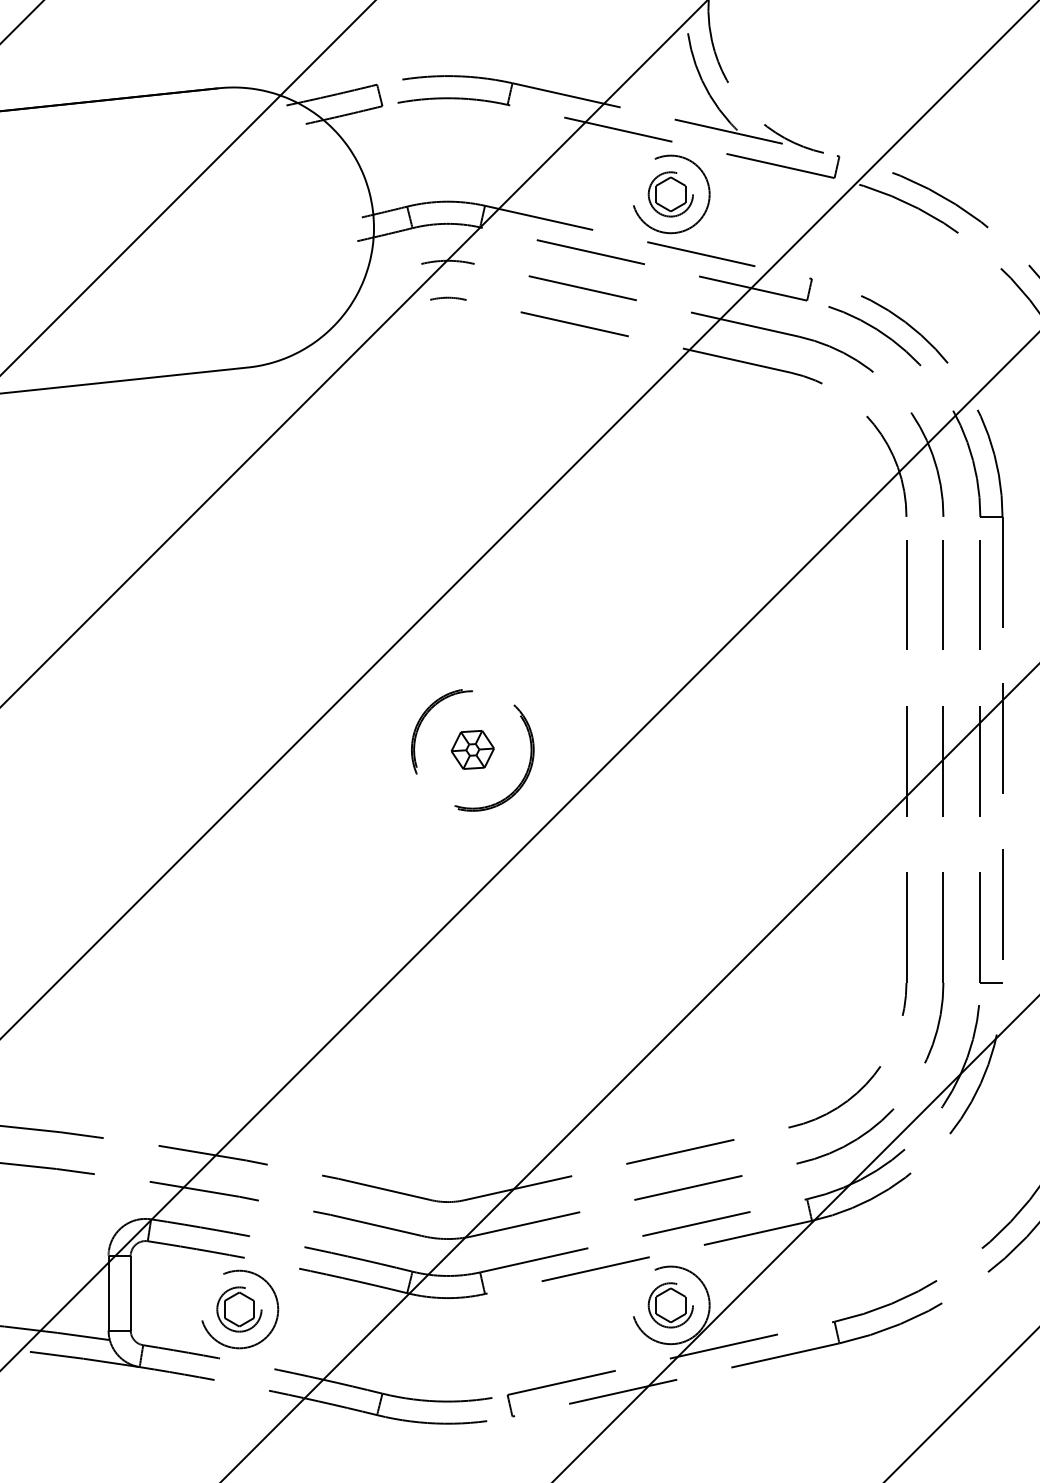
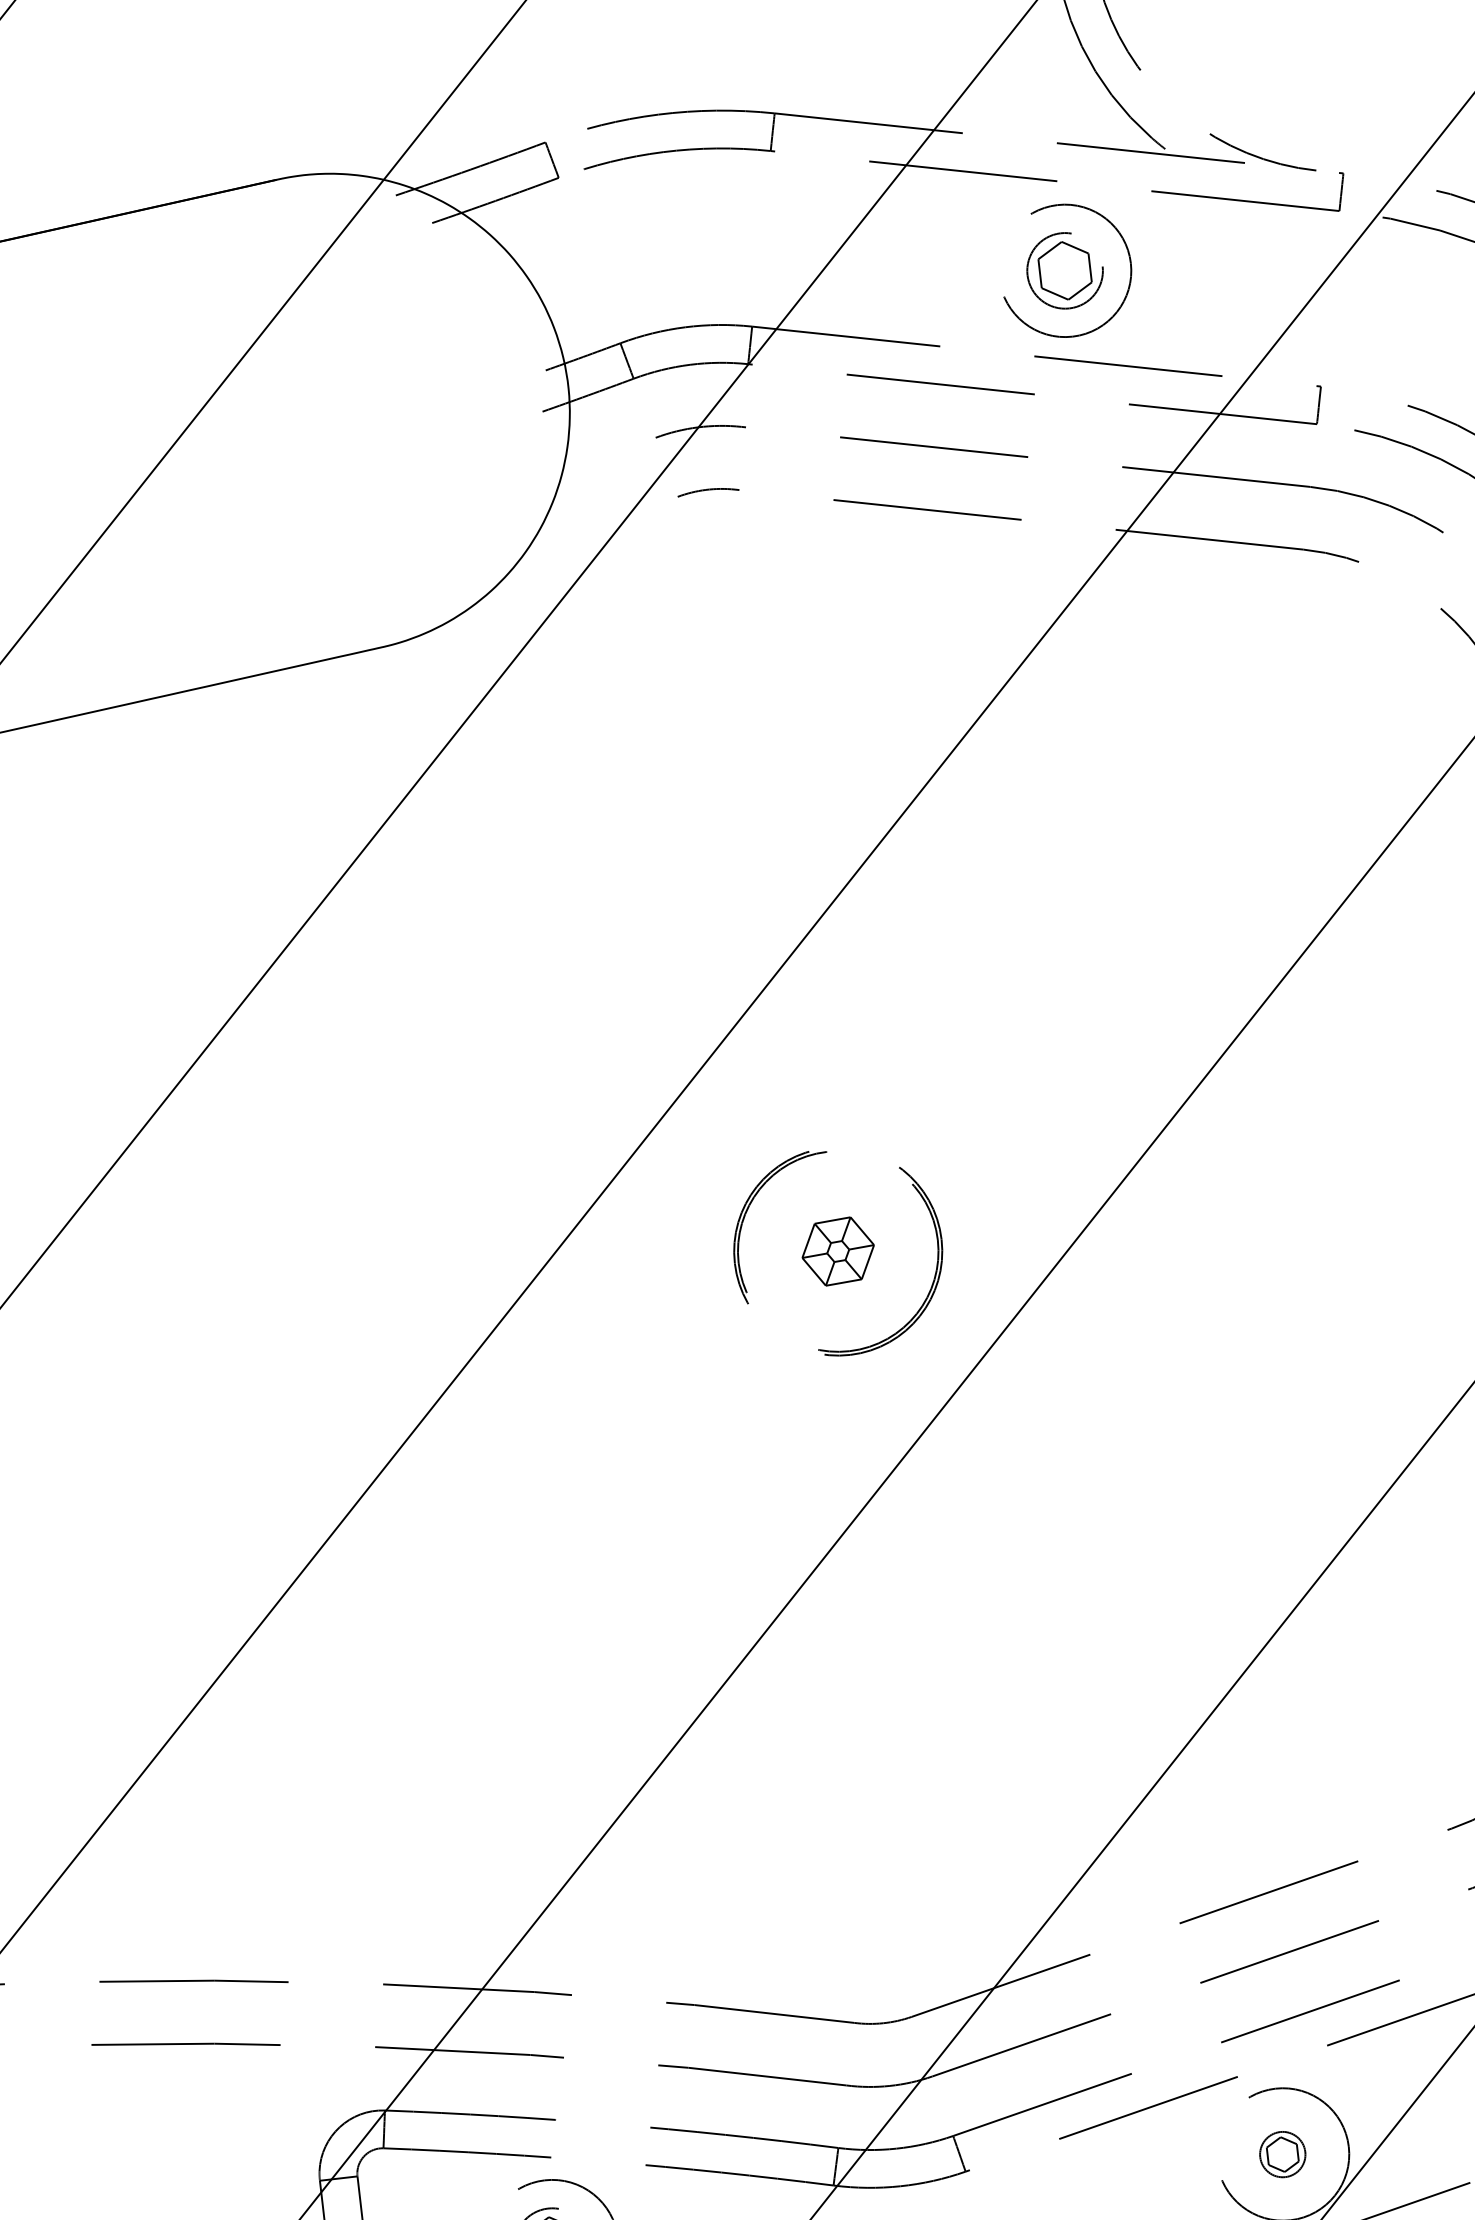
part: (670, 1305) -> (1282, 2154), size x0.6

